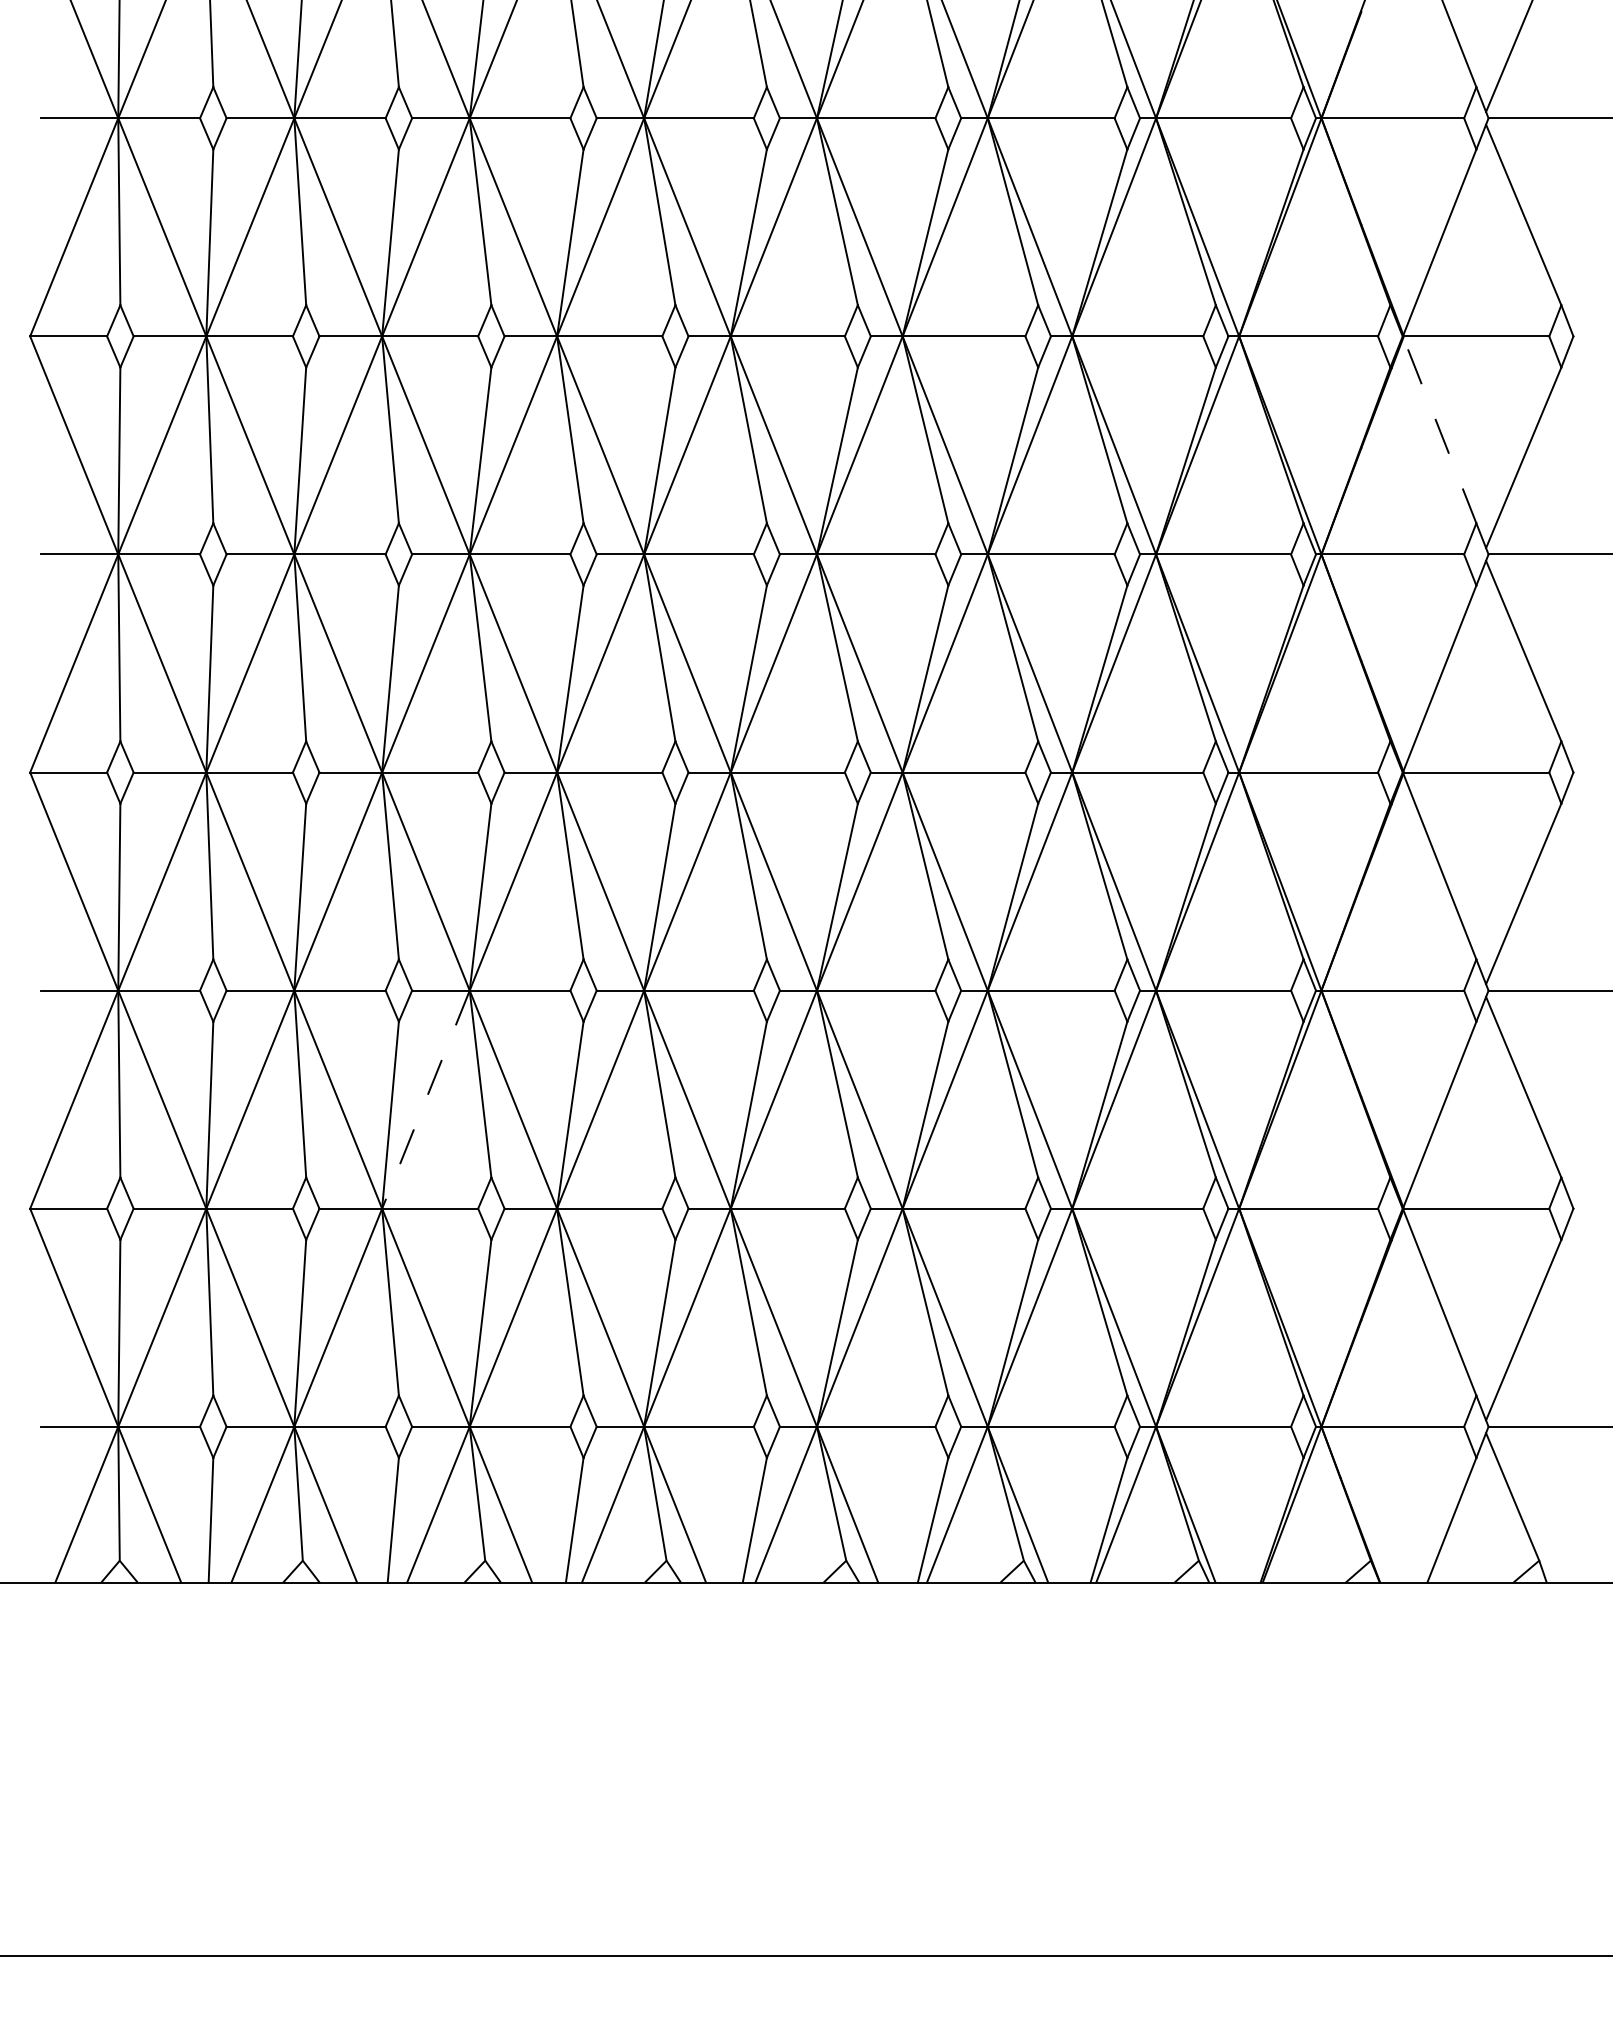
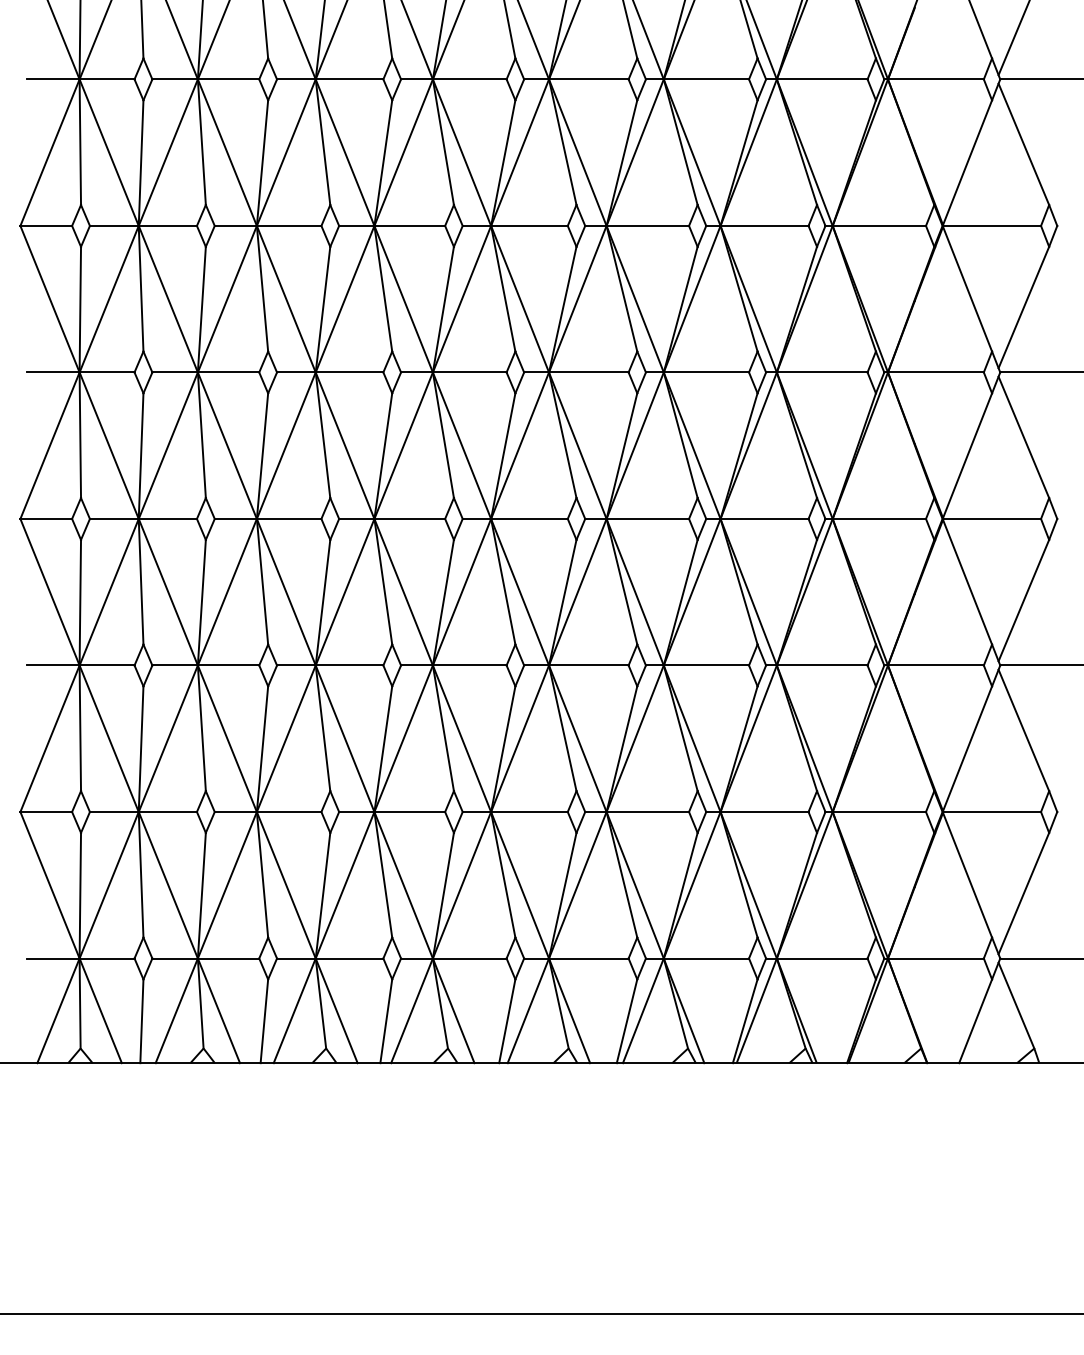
line: (1439, 429) -> (967, 288), dashed -> solid
line: (426, 1099) -> (286, 738), dashed -> solid

